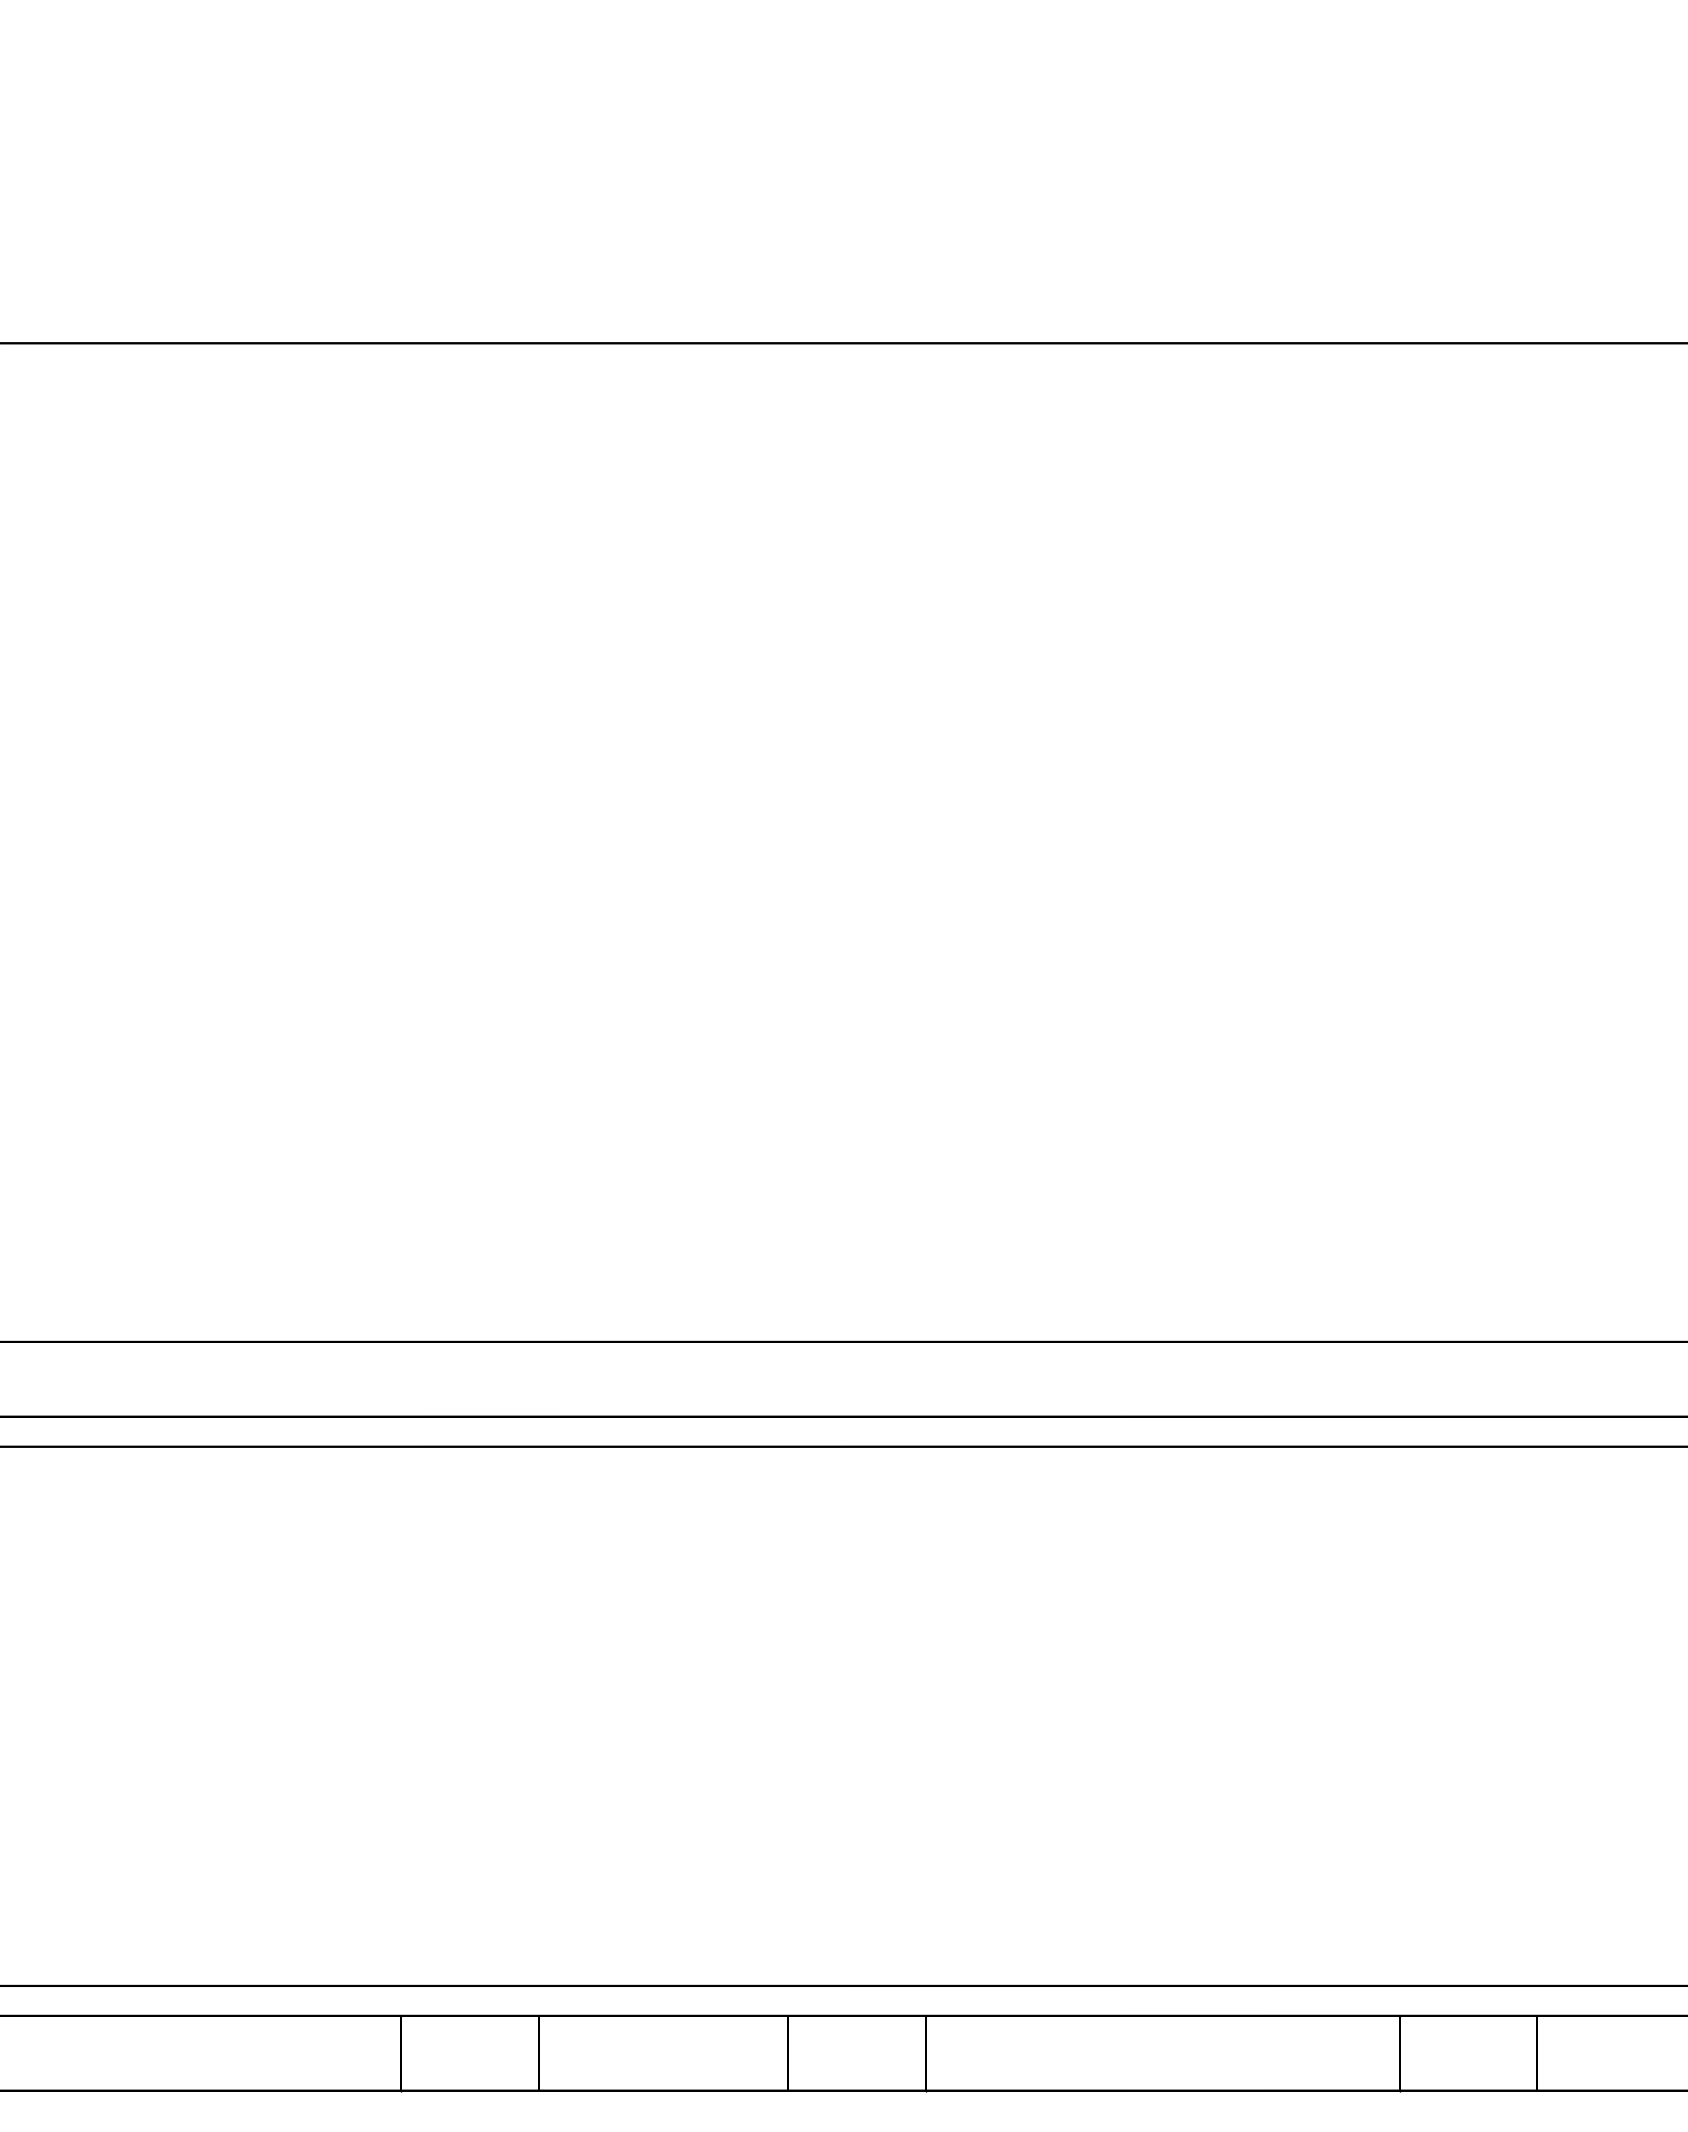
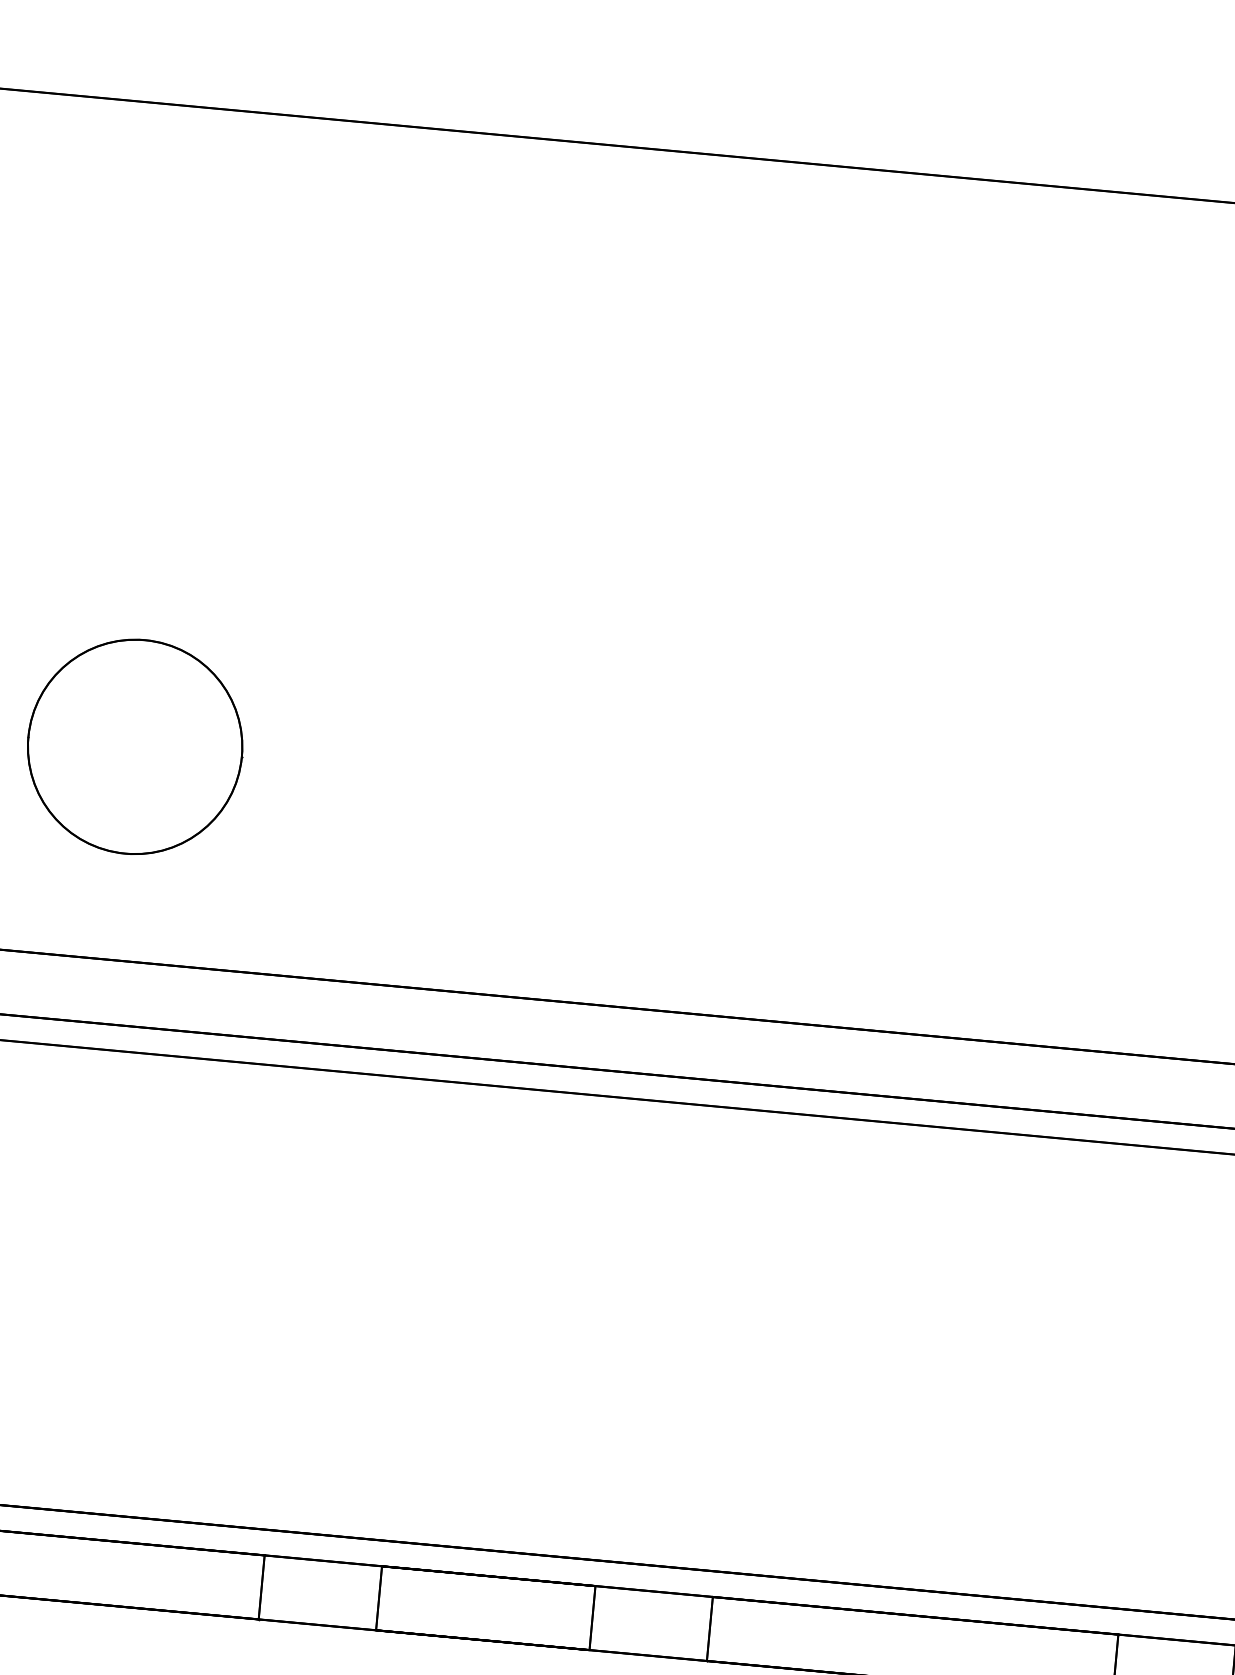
part: (164, 1091) -> (135, 746), added

